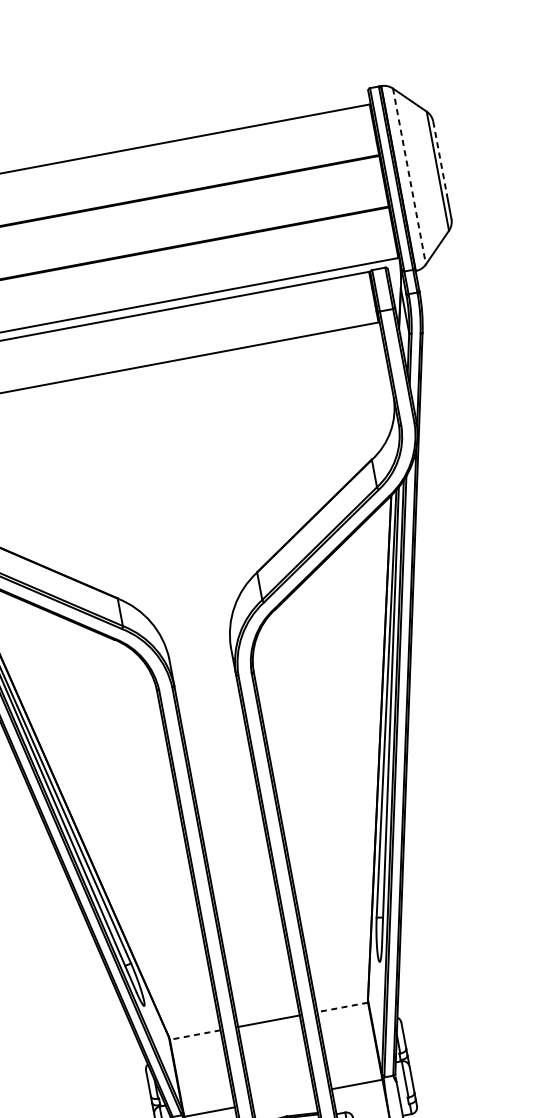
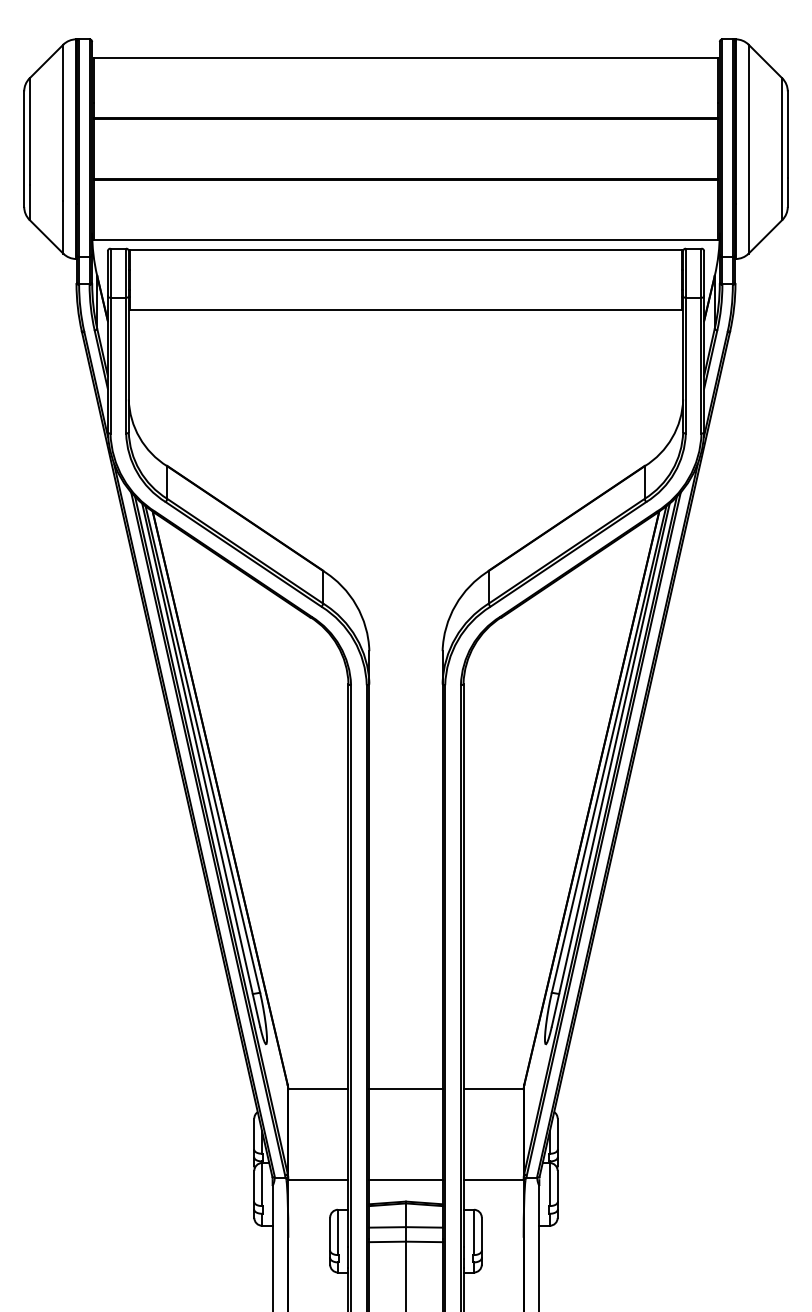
line: (439, 158) -> (787, 135), dashed -> solid
line: (409, 176) -> (748, 149), dashed -> solid
line: (342, 1007) -> (493, 1088), dashed -> solid
line: (194, 1035) -> (317, 1088), dashed -> solid
line: (283, 1098) -> (405, 1180), added

